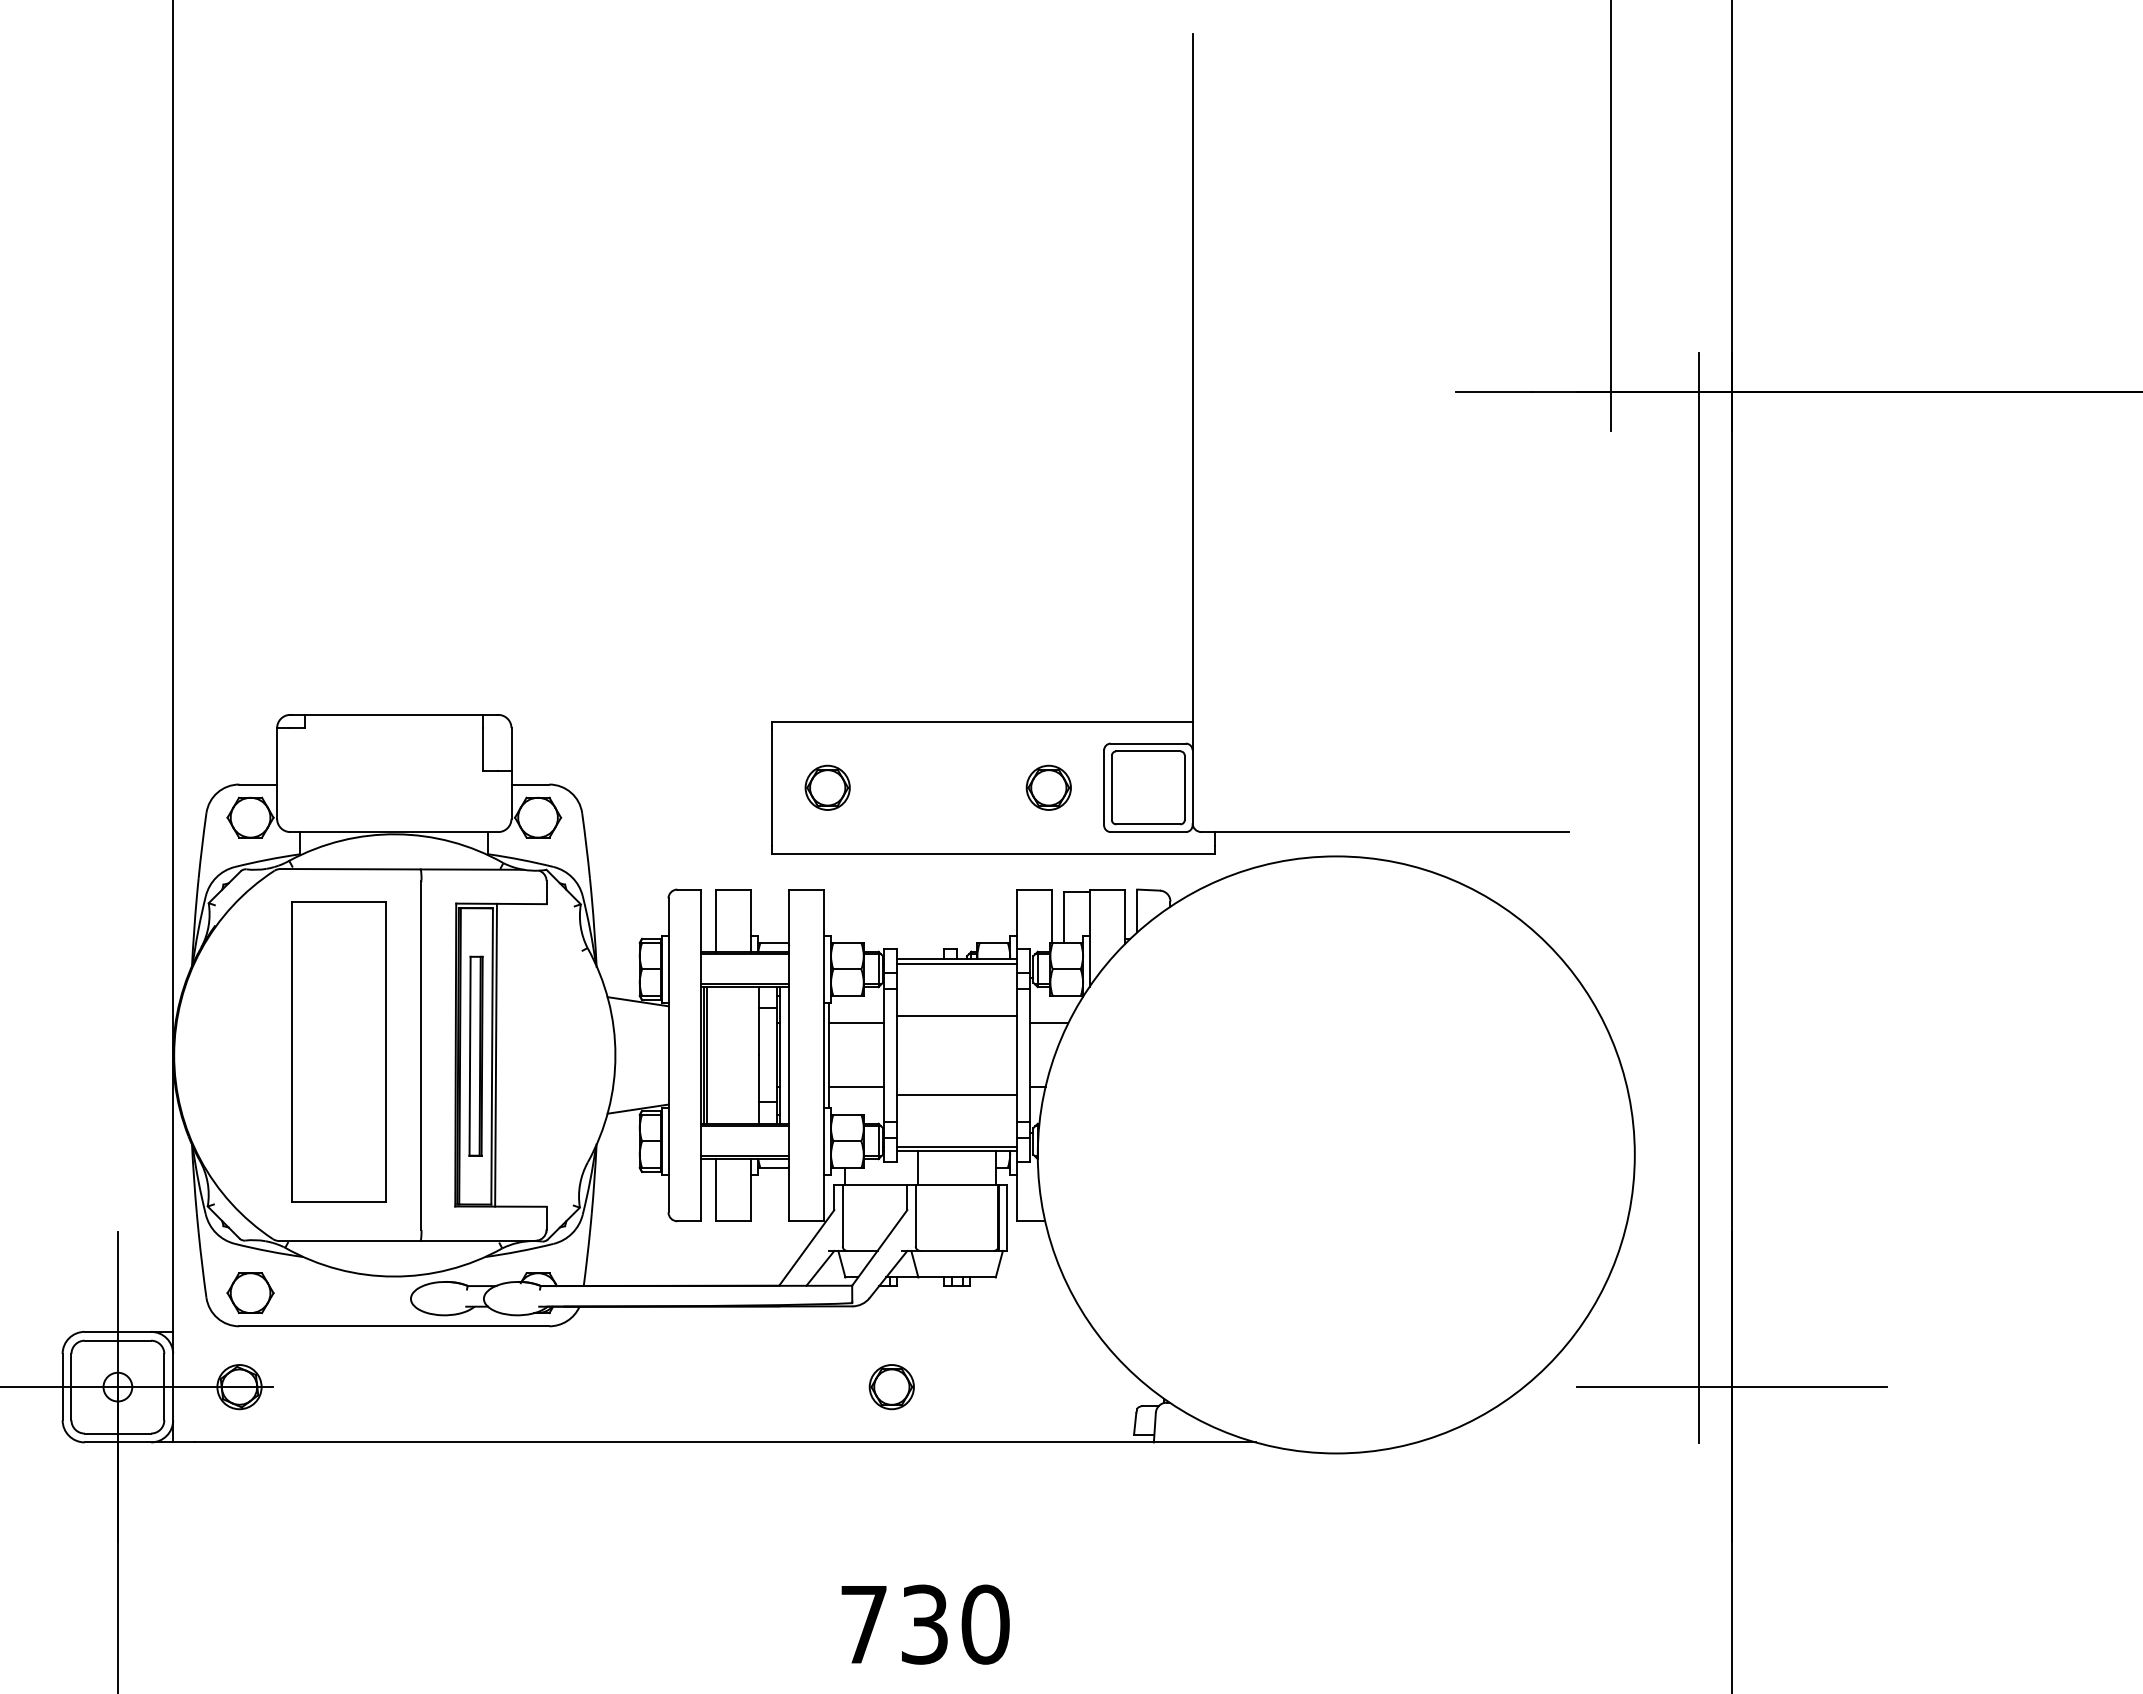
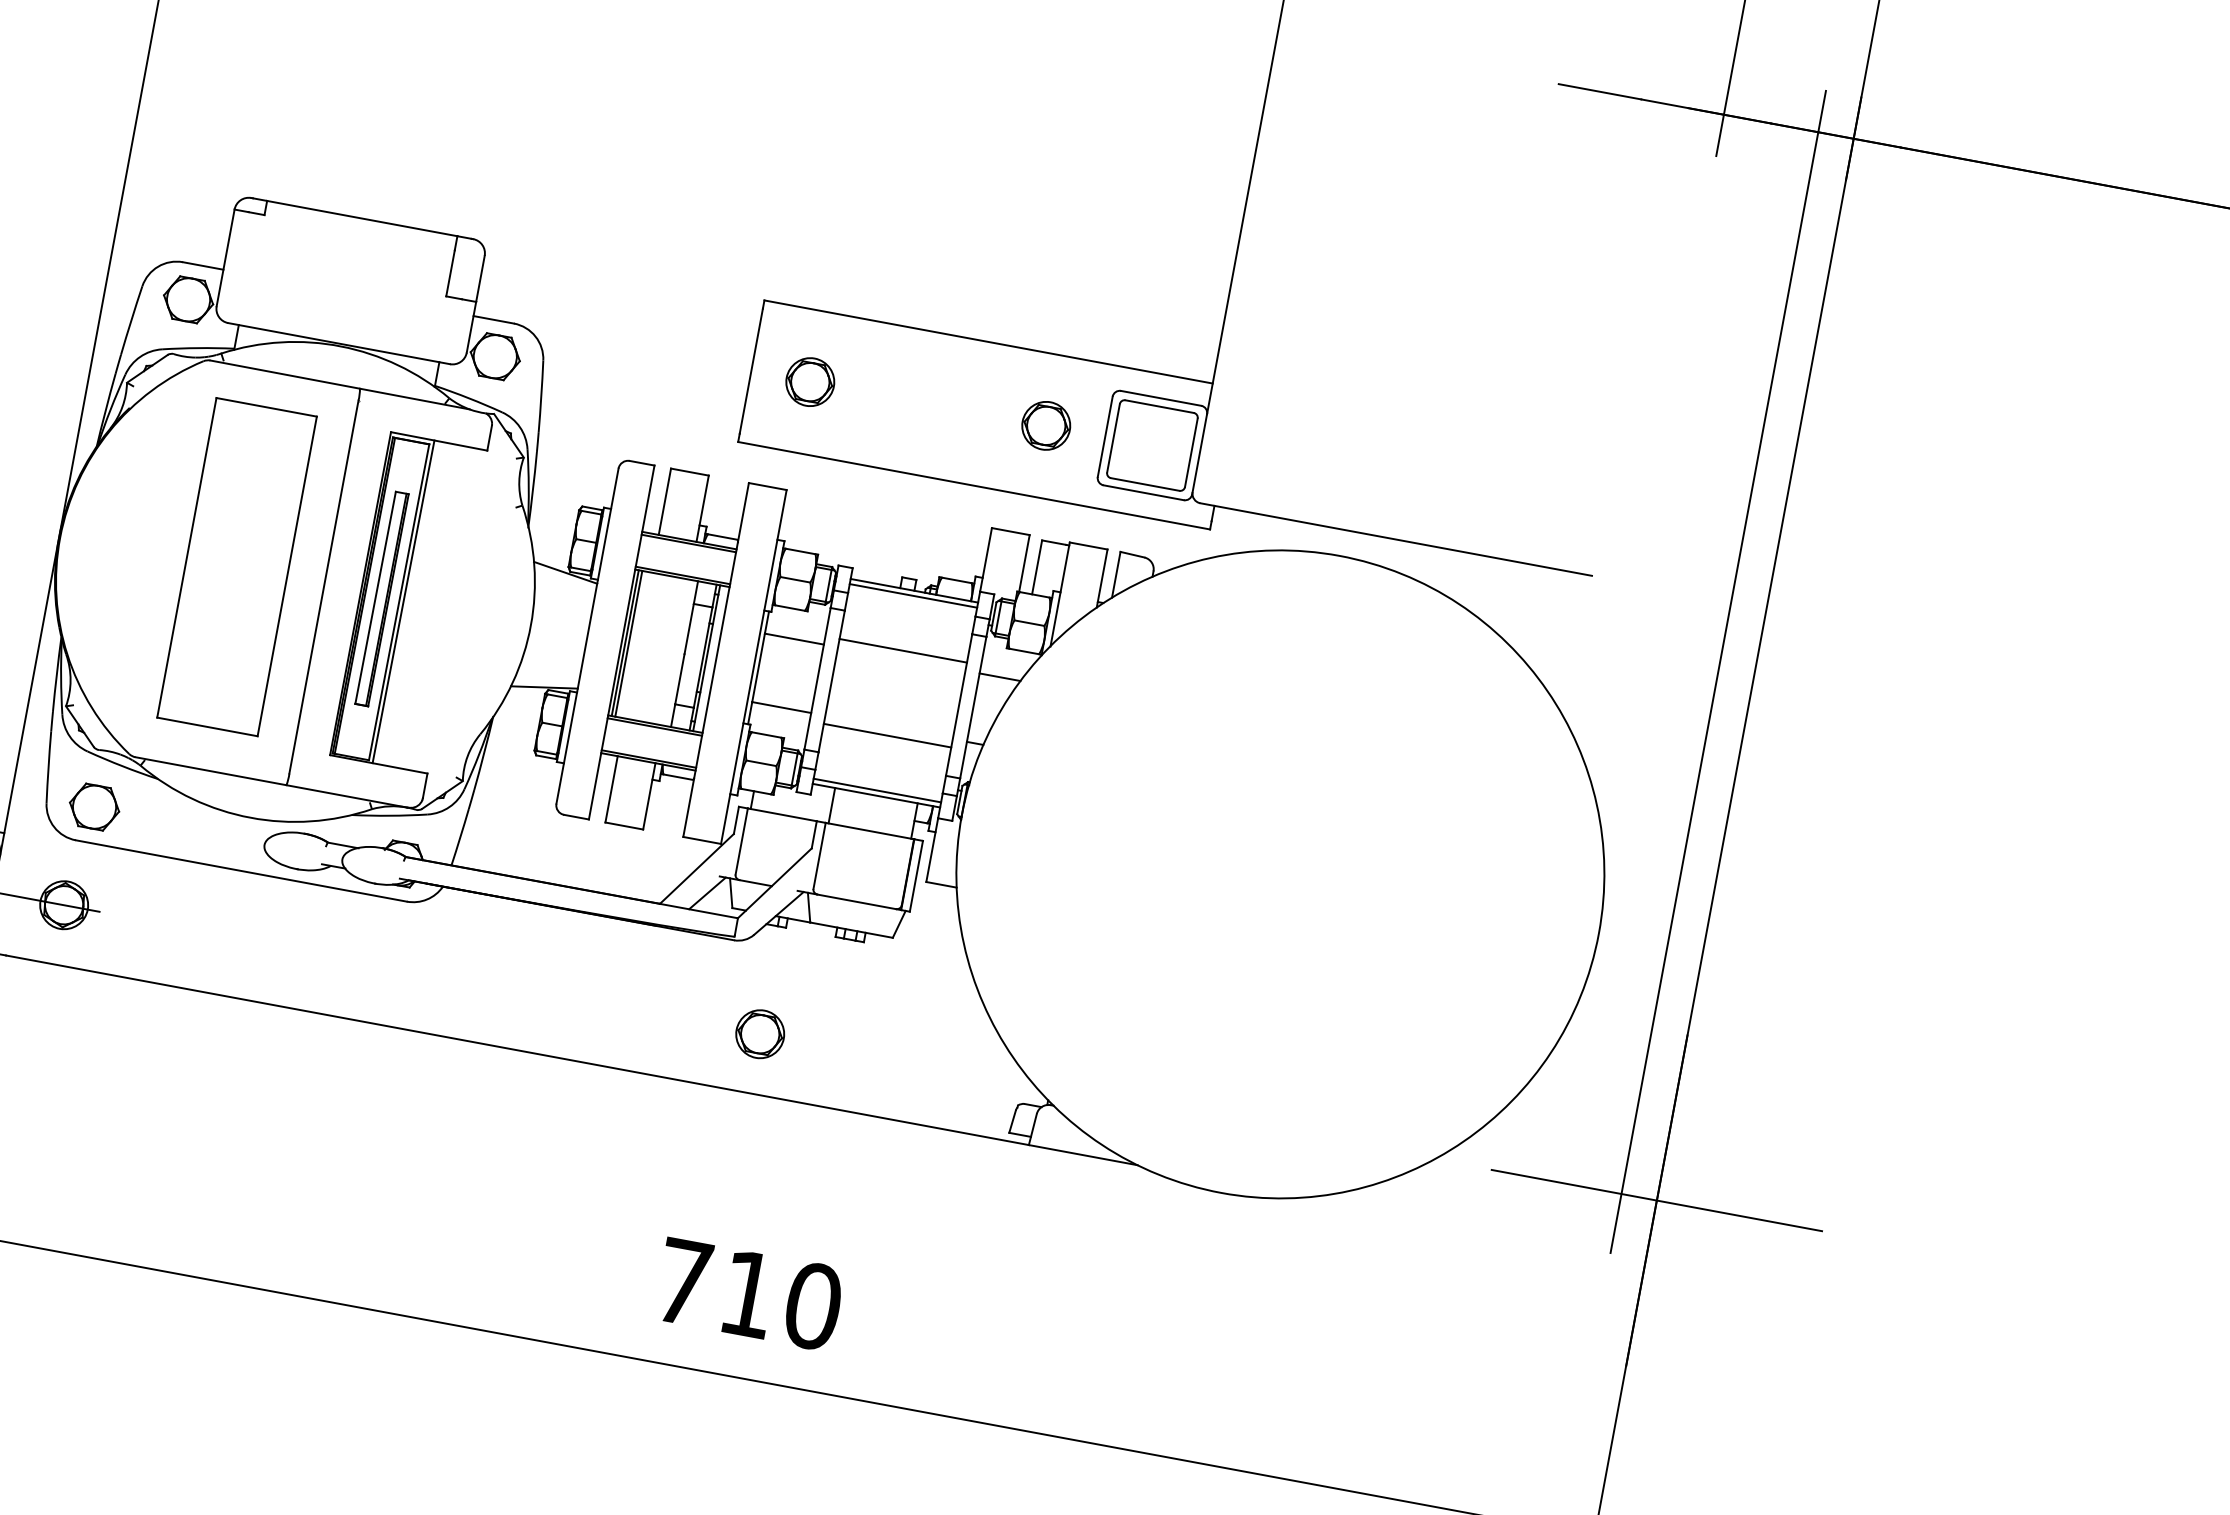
text: (924, 1624) -> (748, 1294), 730 -> 710

